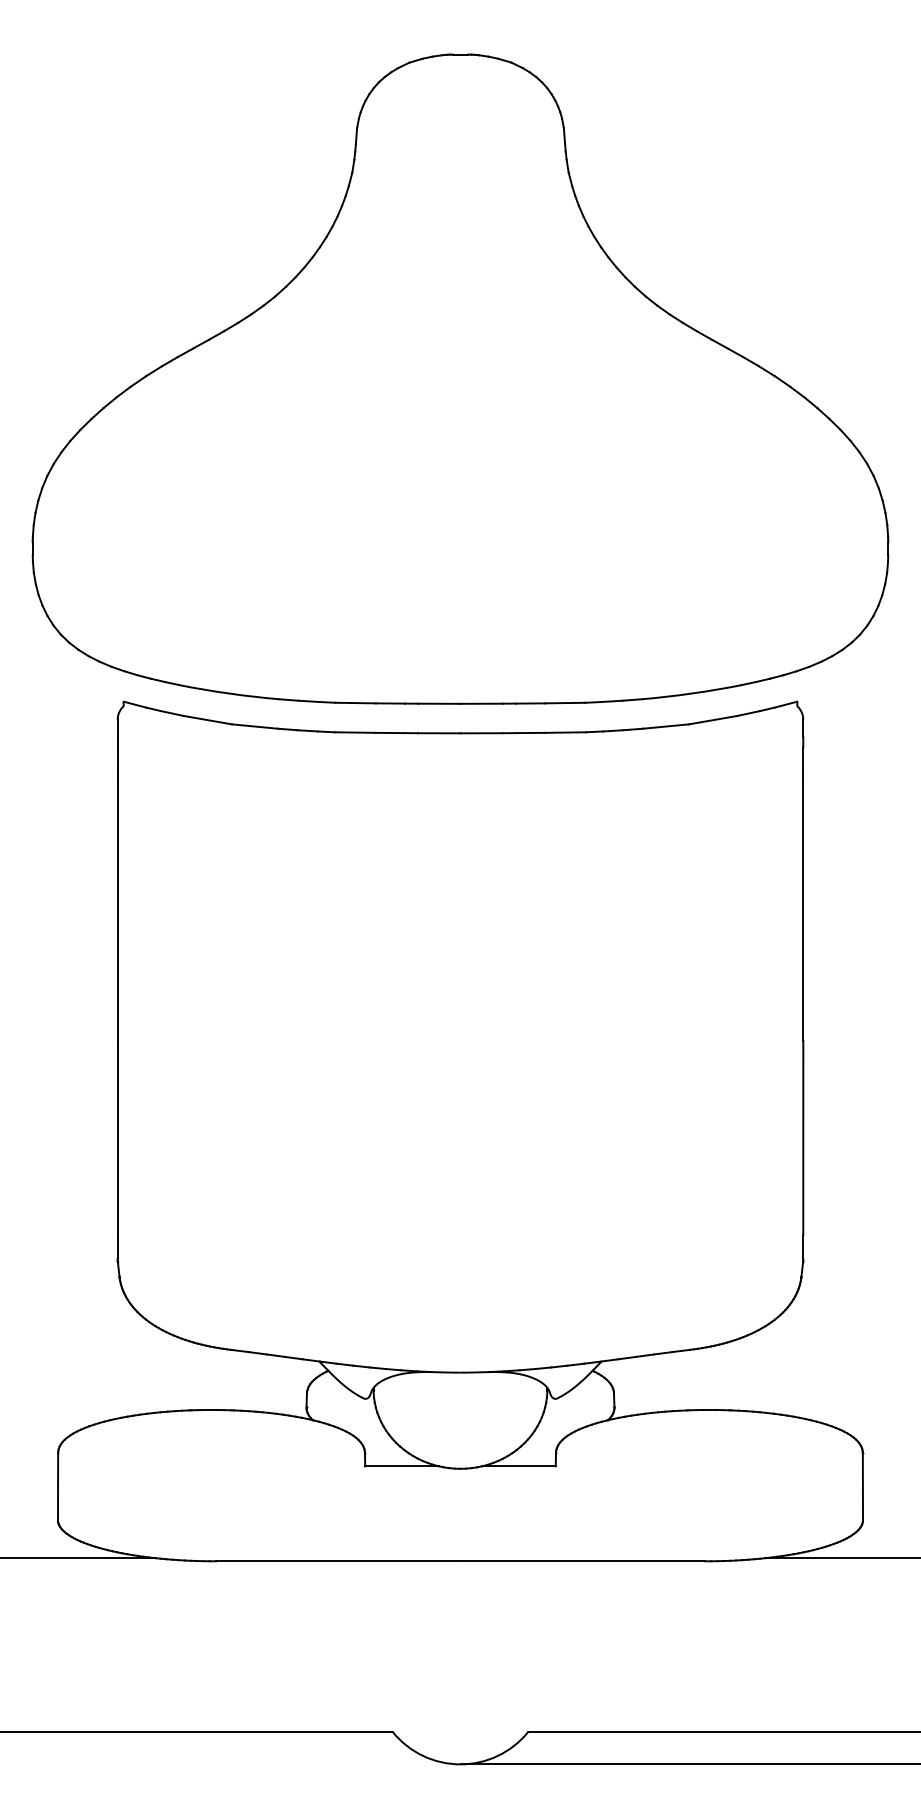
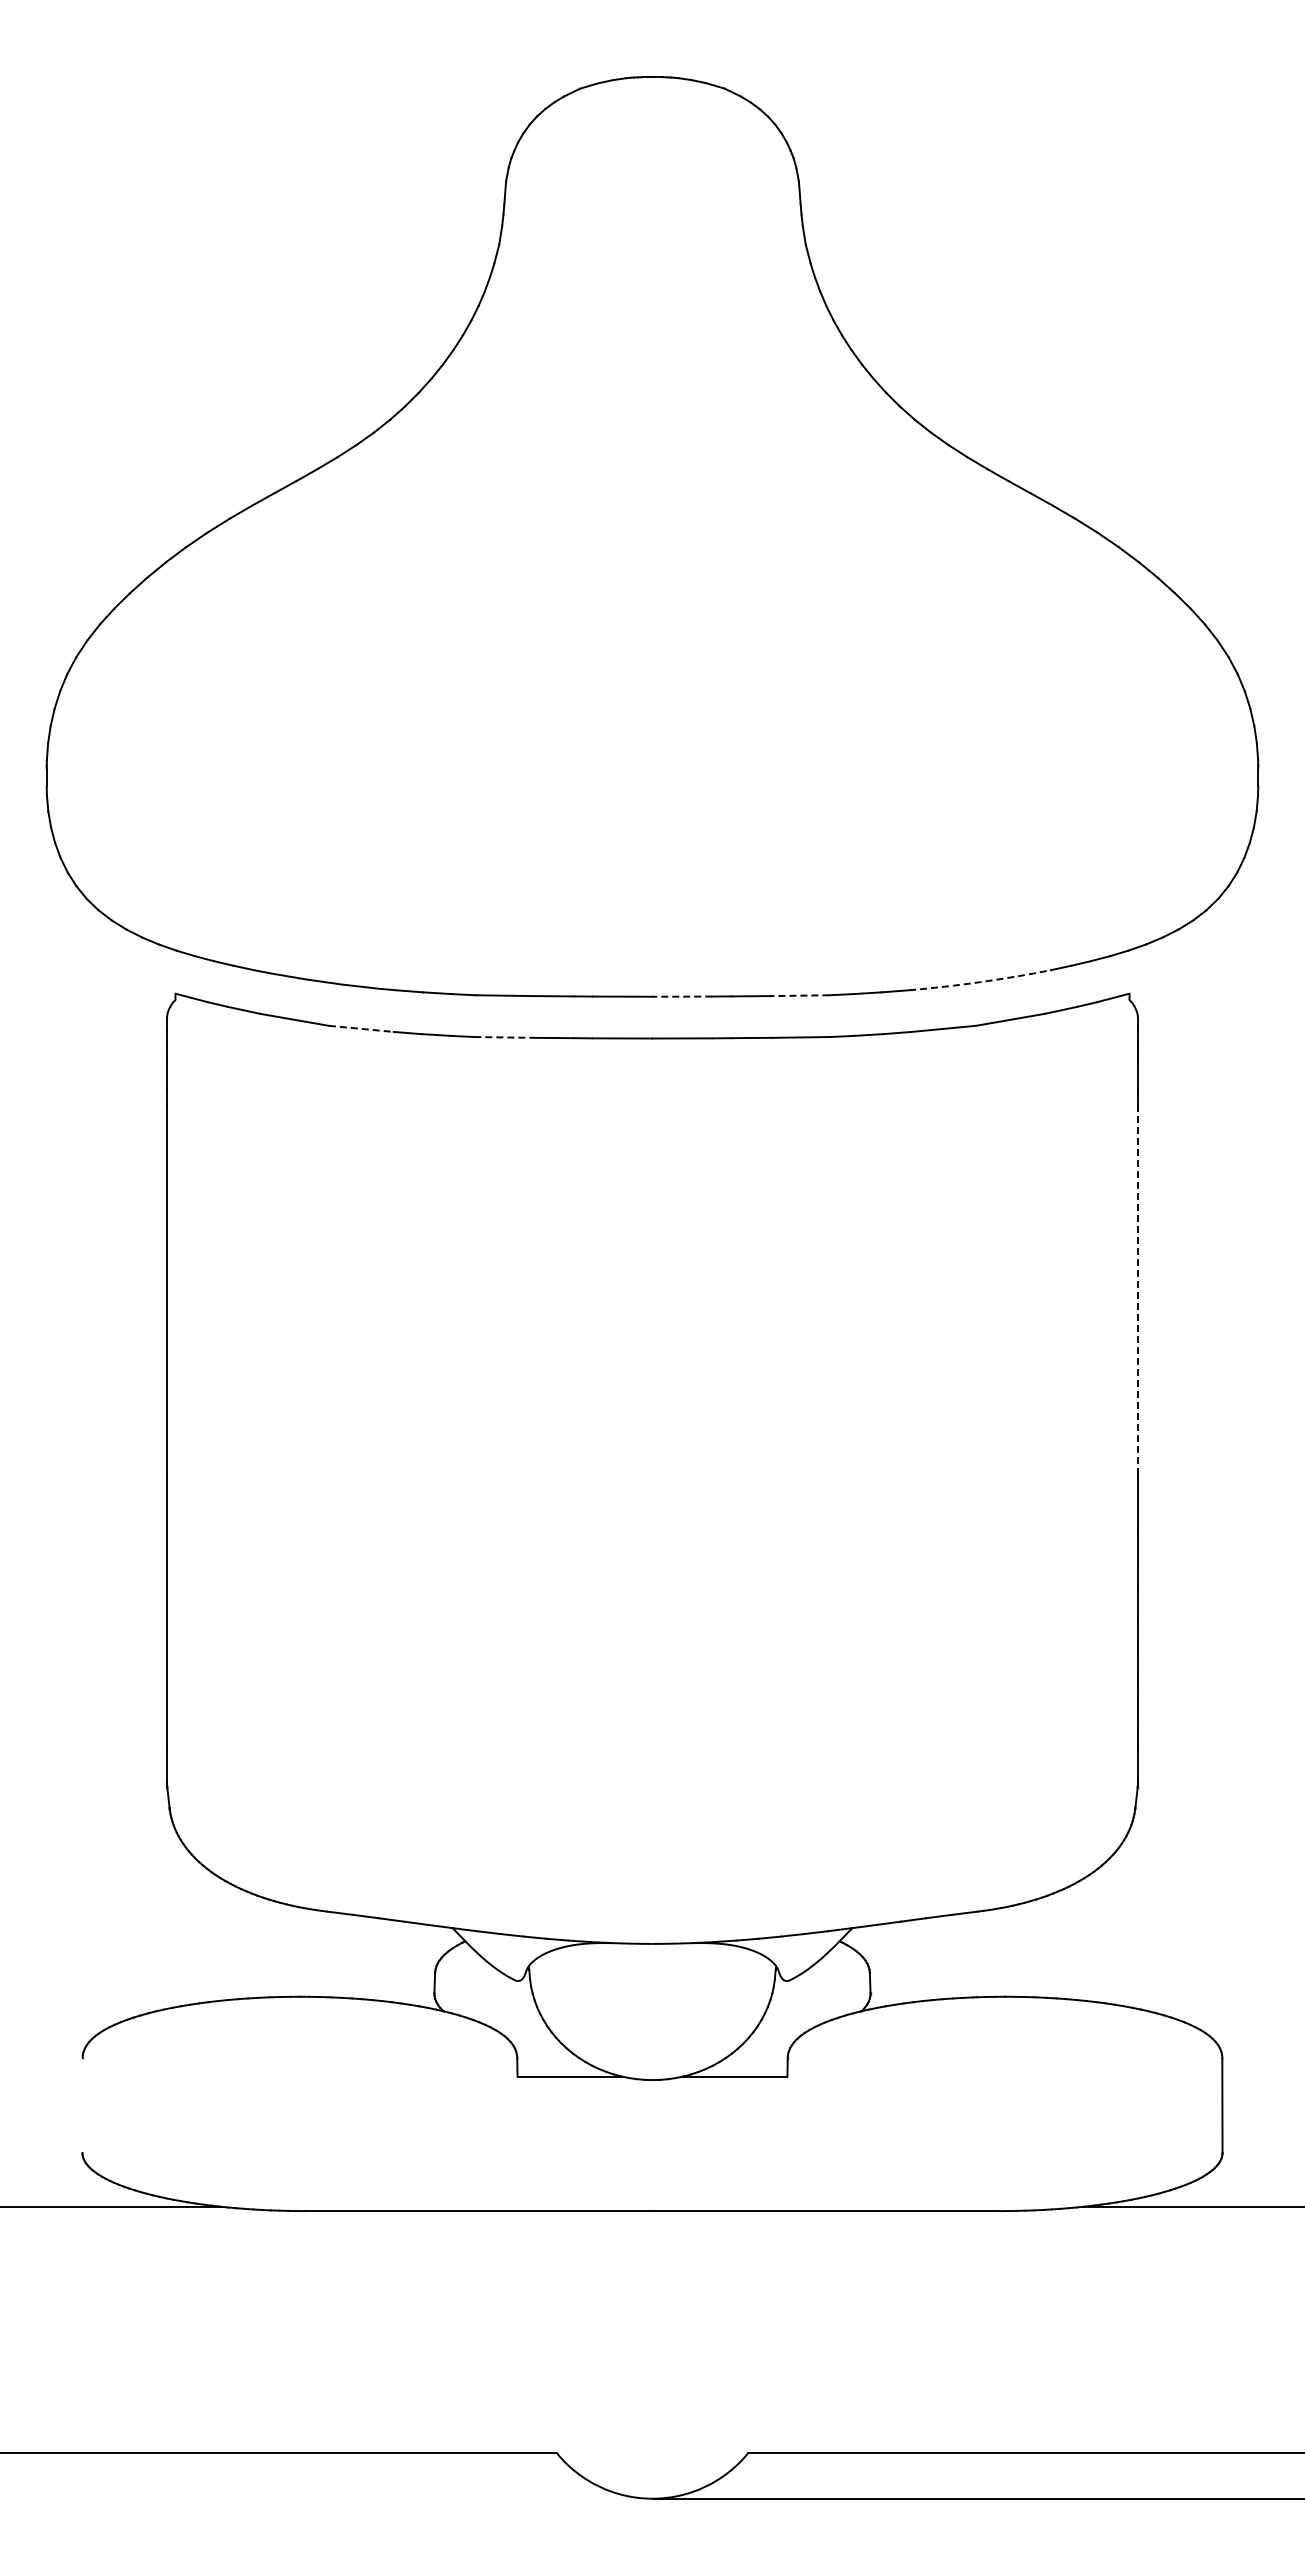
arc: (692, 693) -> (980, 982), solid -> dashed
line: (565, 702) -> (800, 995), solid -> dashed
line: (481, 703) -> (682, 996), solid -> dashed
line: (255, 726) -> (361, 1028), solid -> dashed
line: (355, 732) -> (503, 1037), solid -> dashed
line: (803, 910) -> (1138, 1289), solid -> dashed
line: (58, 1486) -> (82, 2104), removed

